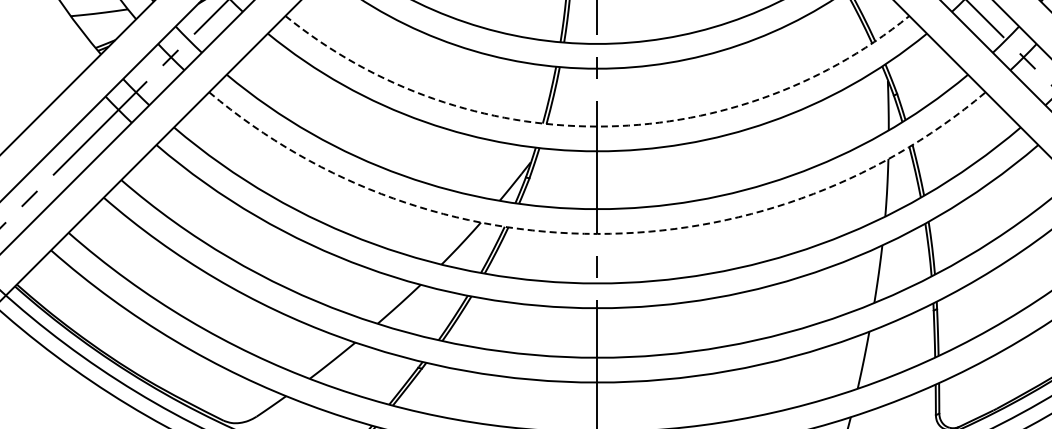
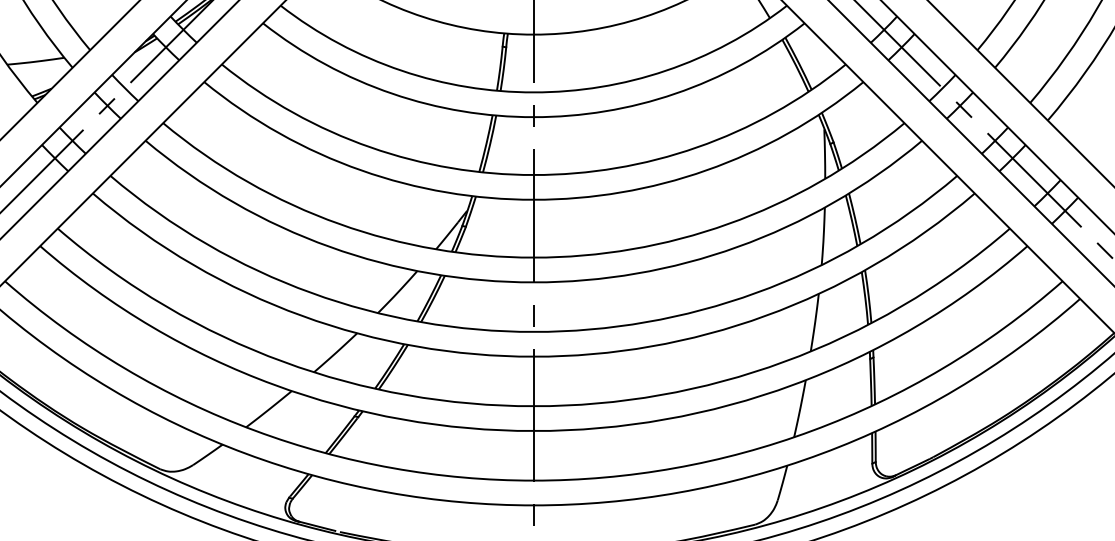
arc: (597, 127) -> (533, 175), dashed -> solid
arc: (597, 234) -> (533, 282), dashed -> solid

